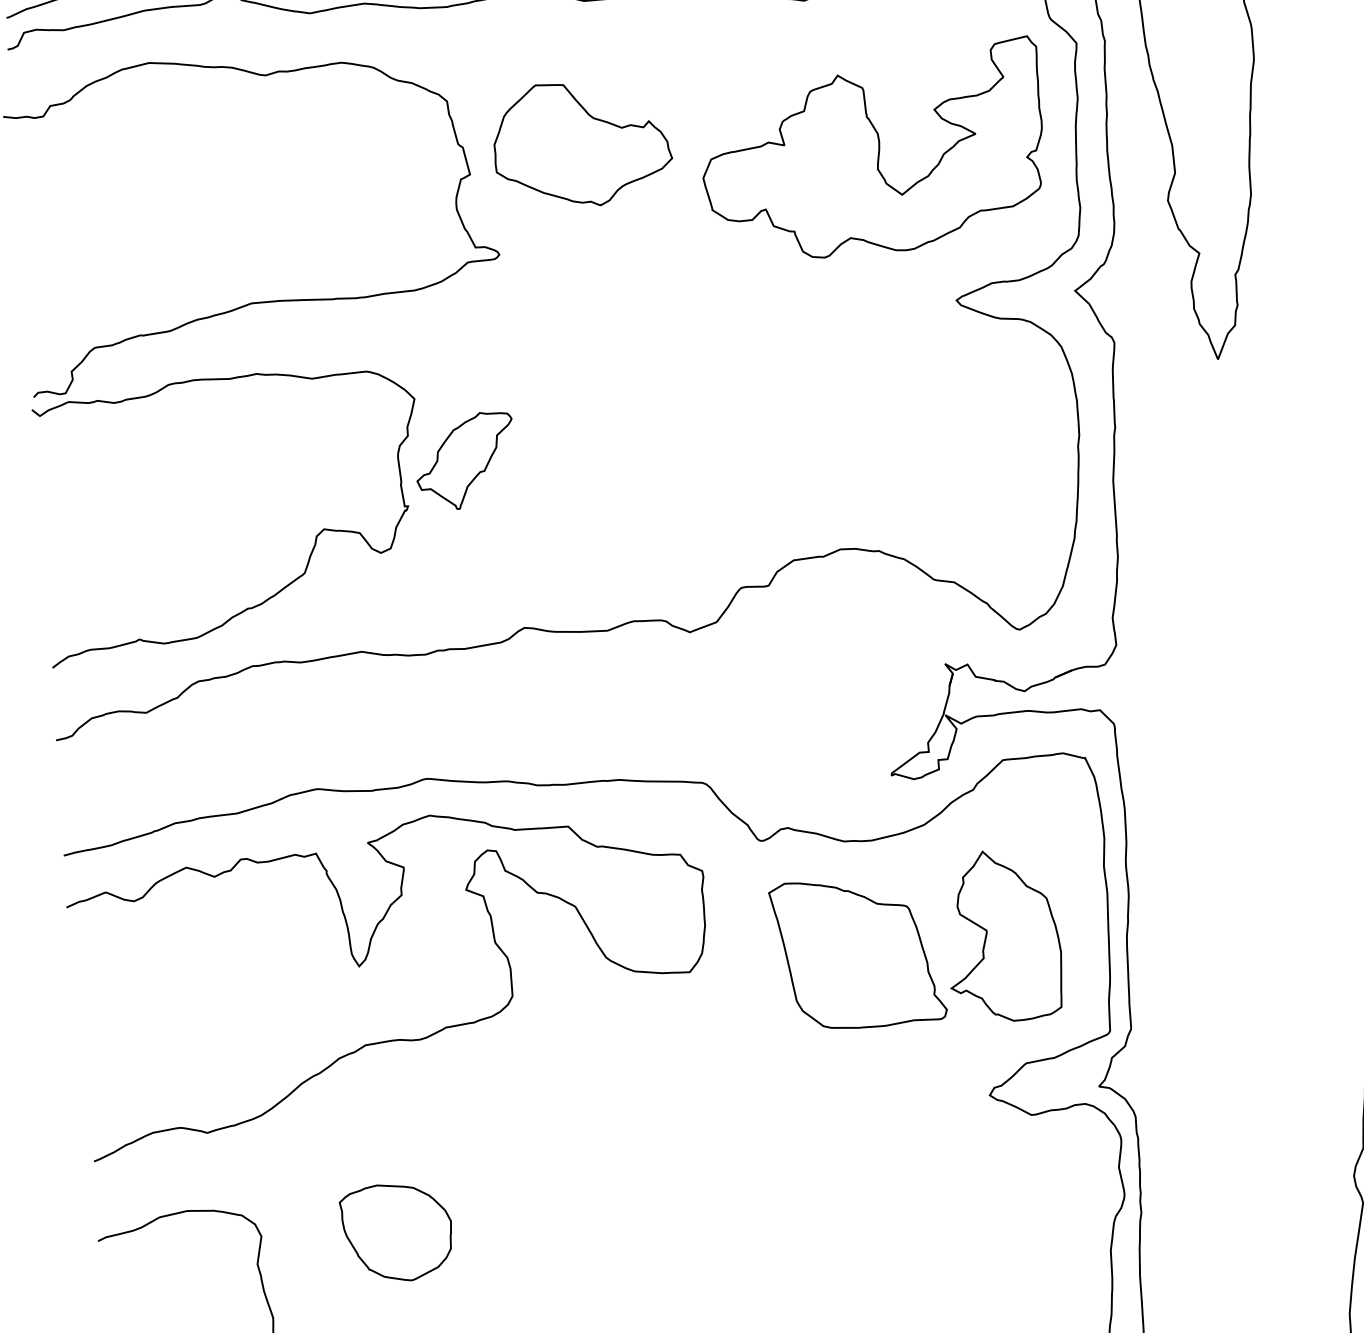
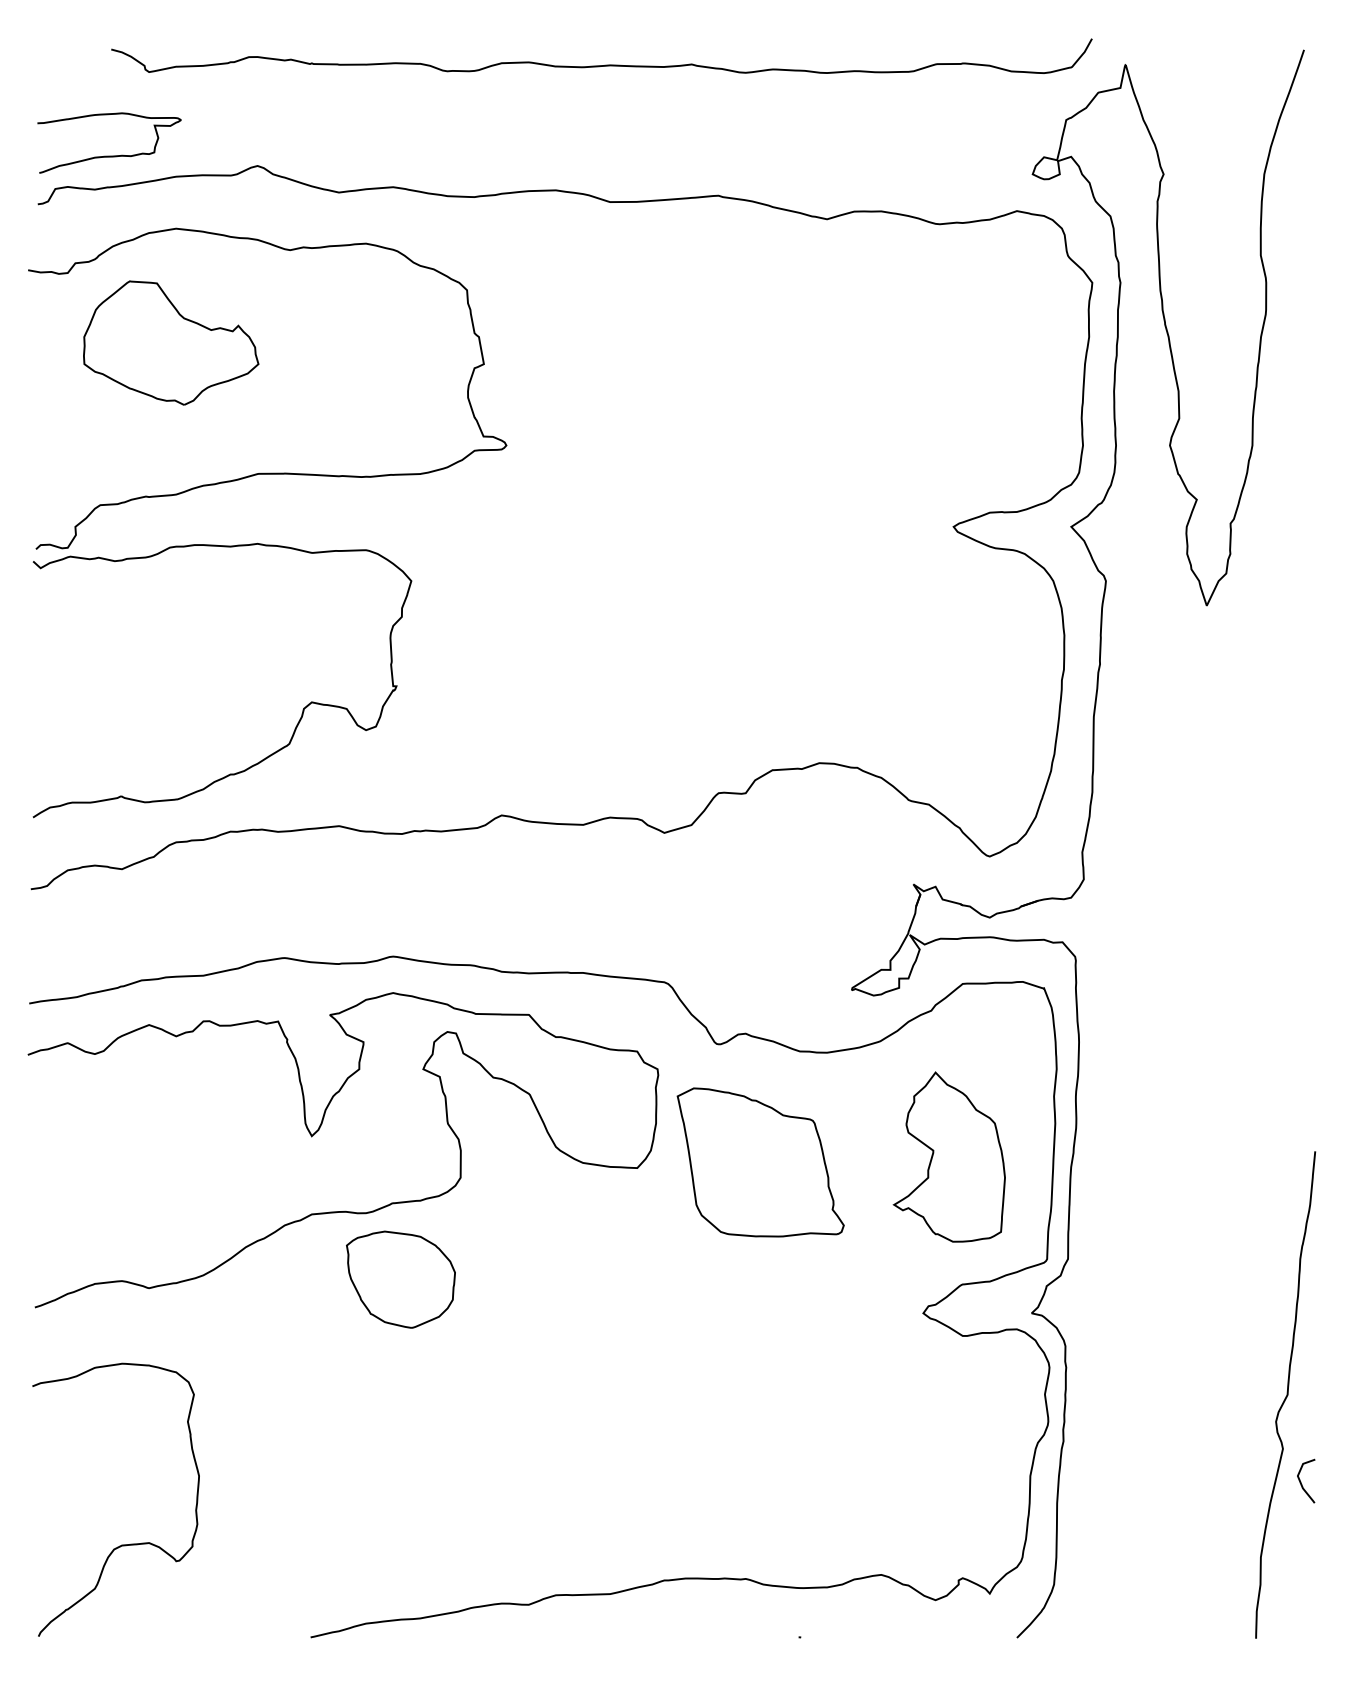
part: (582, 143) -> (171, 342), moved
part: (872, 150) -> (882, 372), removed
part: (465, 461) -> (456, 646), removed
part: (857, 953) -> (760, 1162), moved
part: (396, 1232) -> (400, 1279), moved

